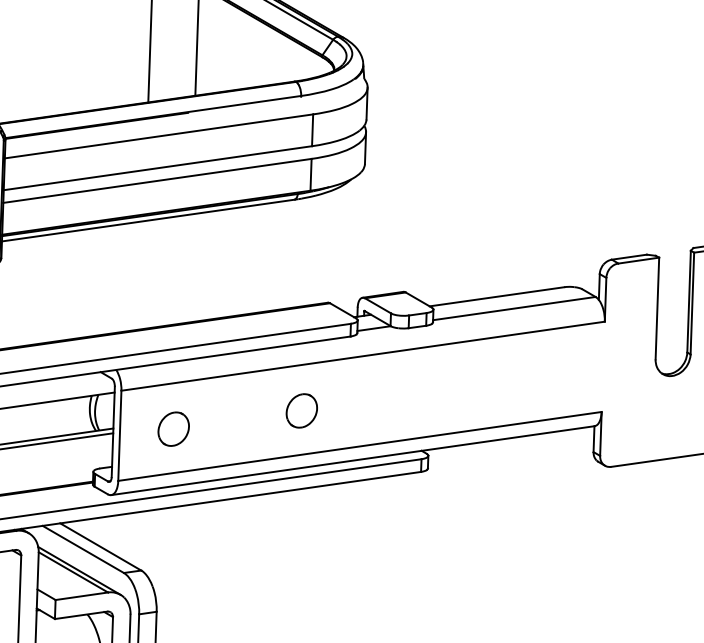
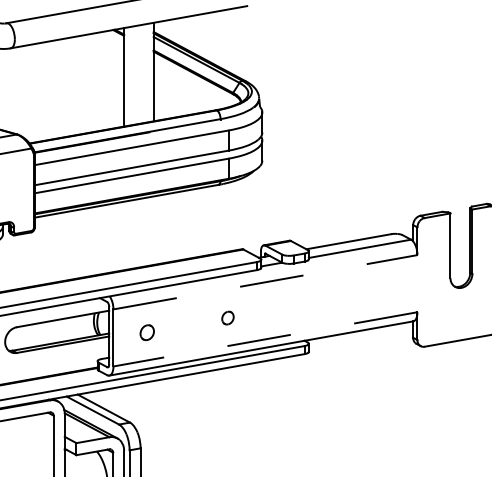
line: (363, 356) -> (265, 282), solid -> dashed
part: (301, 409) -> (227, 317), size x0.6
part: (172, 429) -> (146, 332), size x0.7
line: (358, 446) -> (264, 339), solid -> dashed

